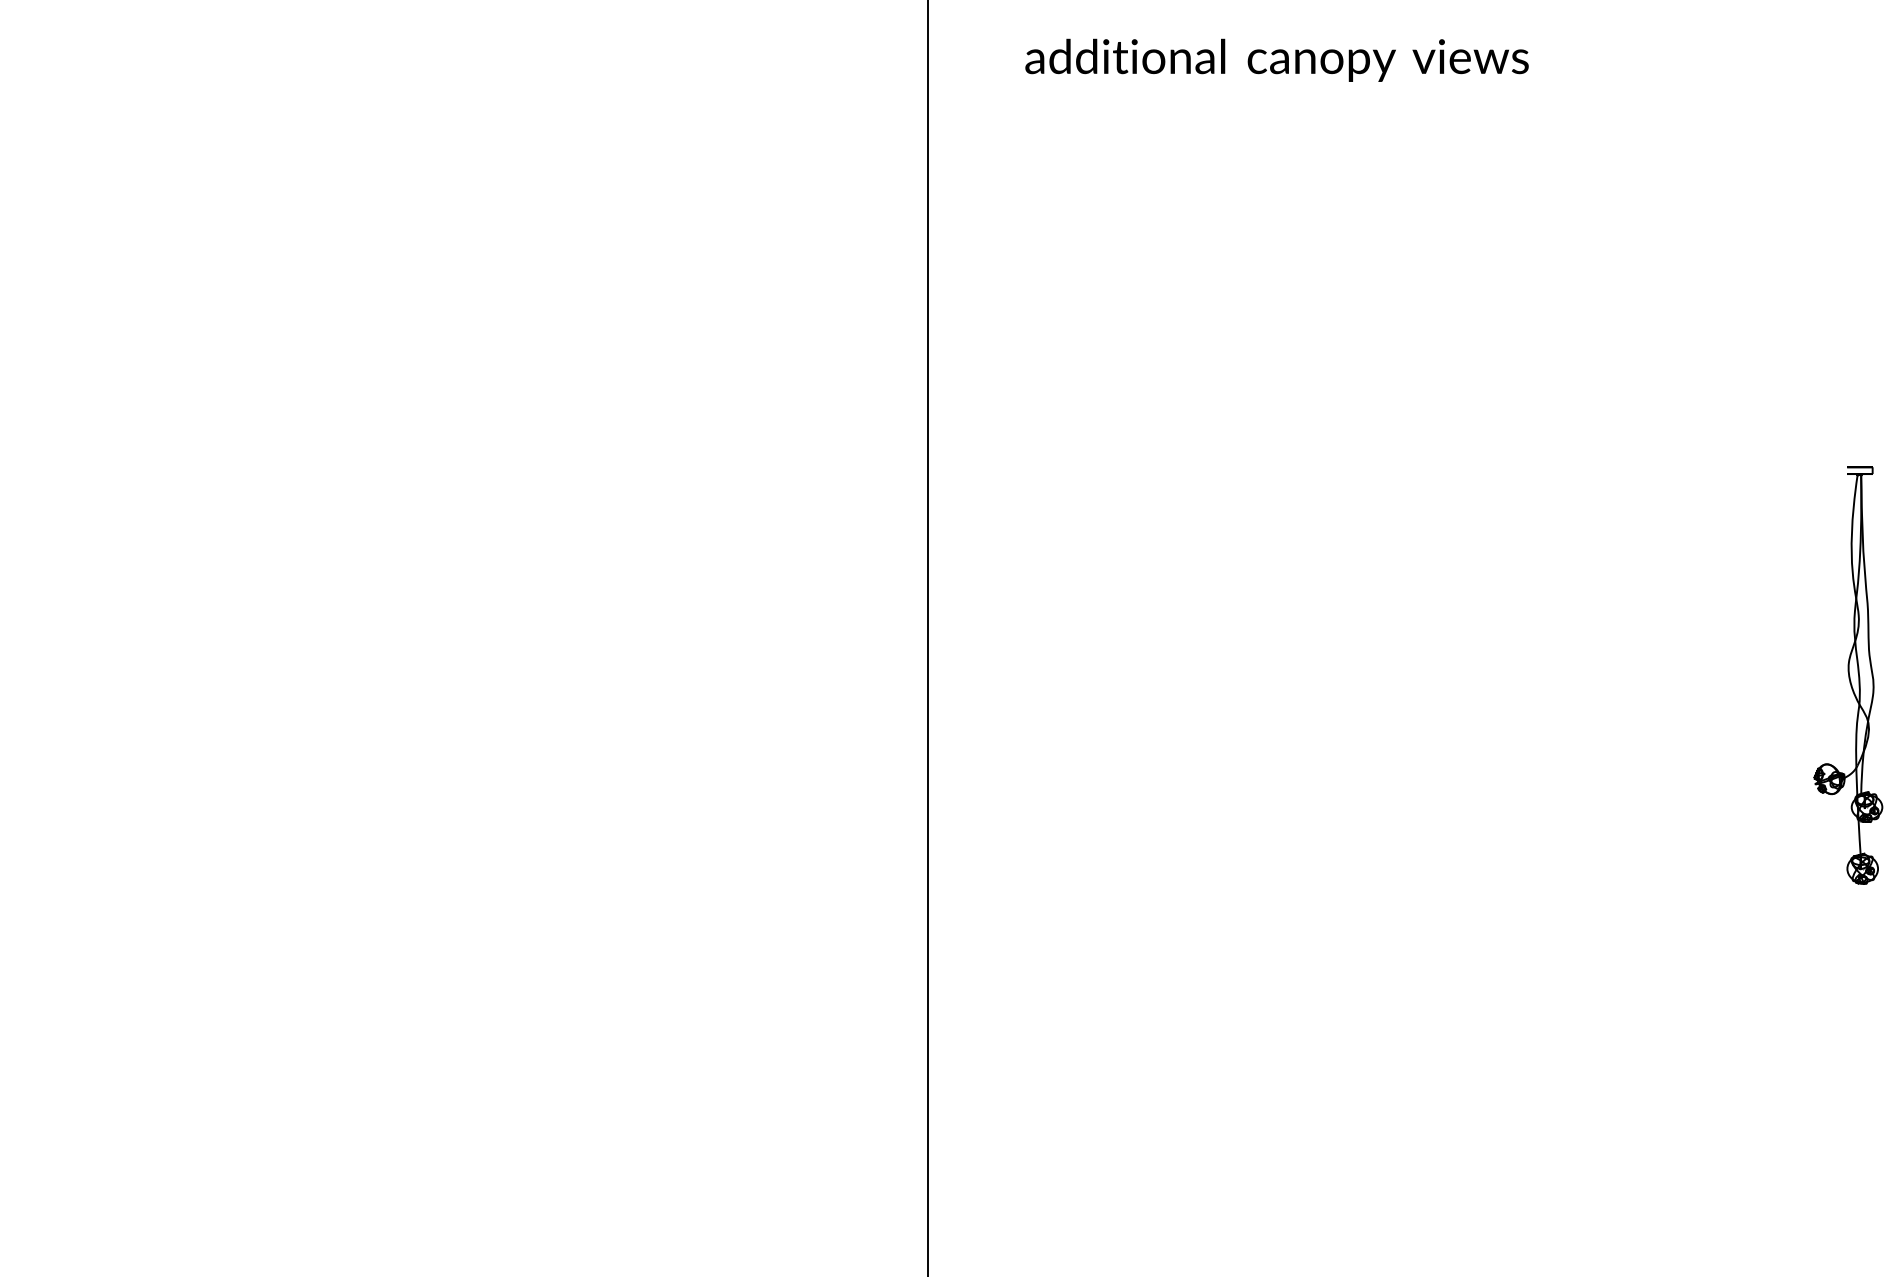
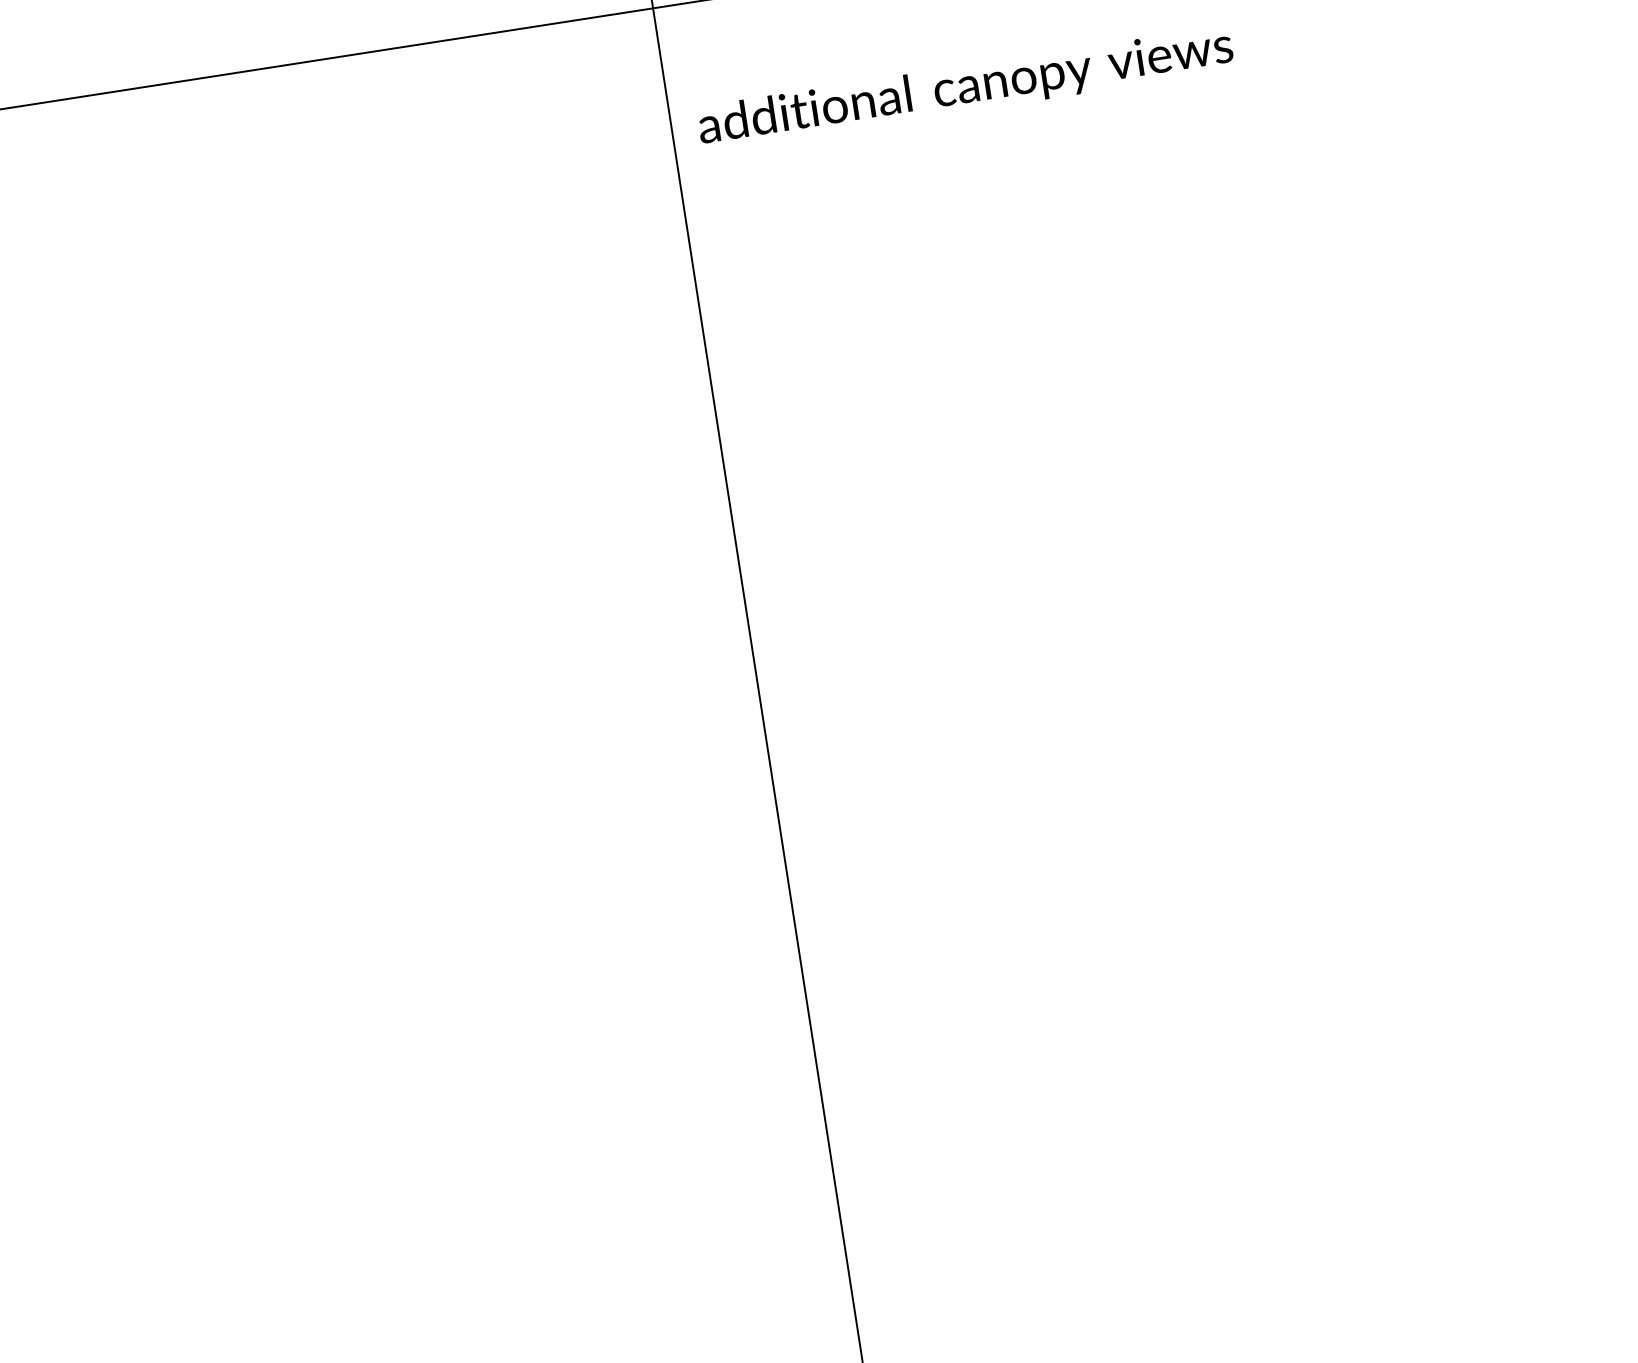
text: (1276, 59) -> (965, 87), moved

